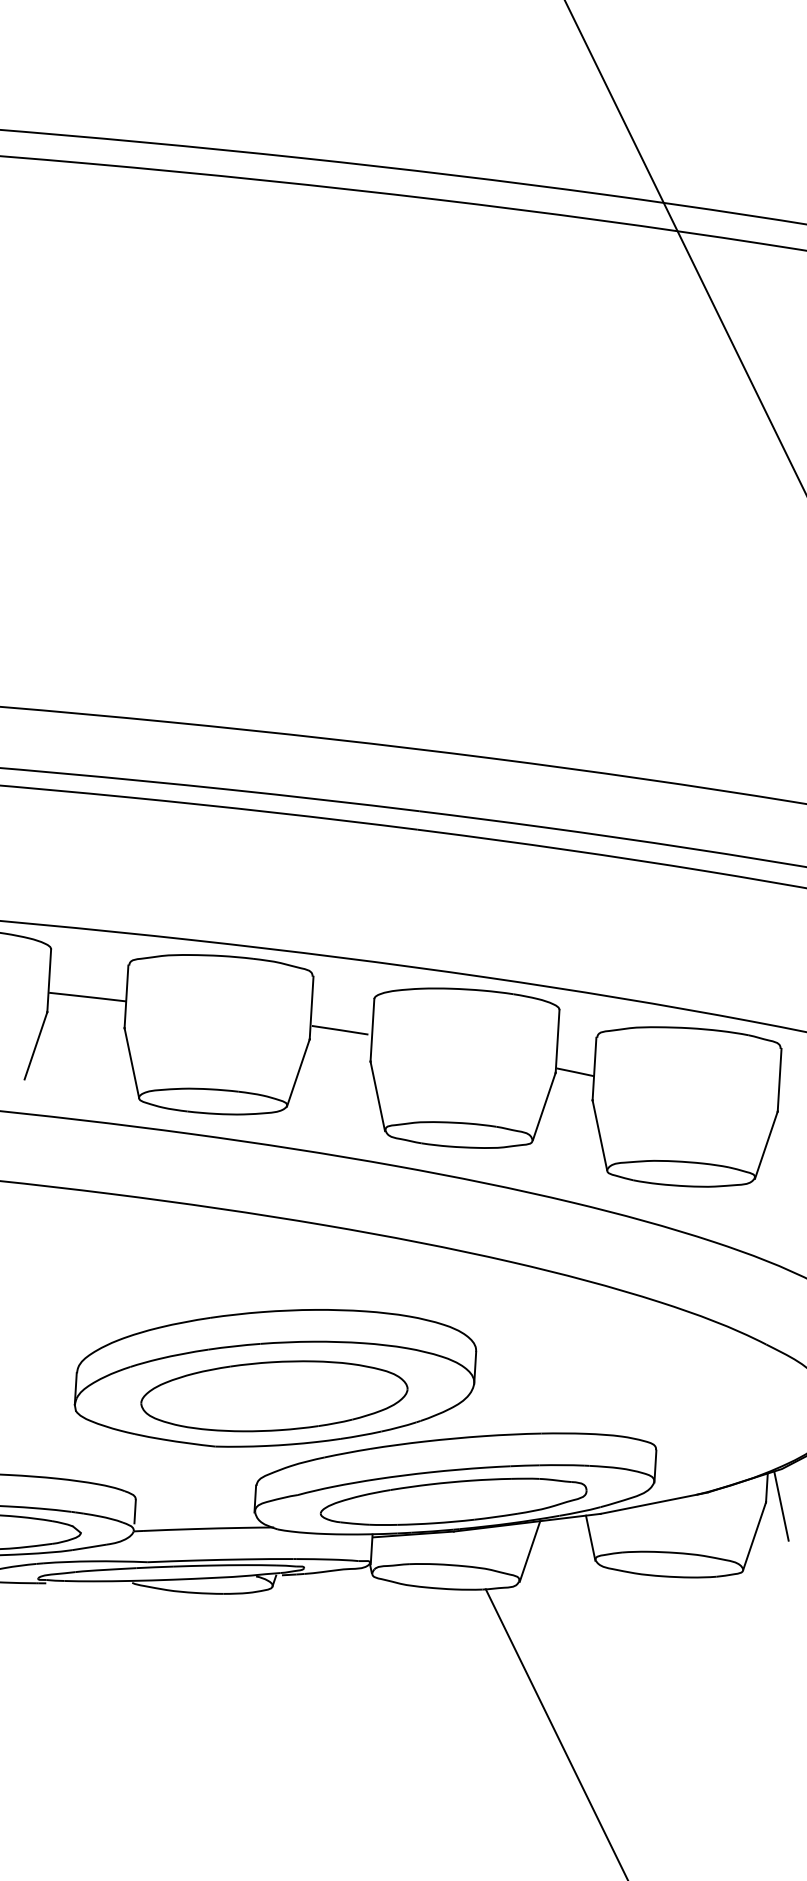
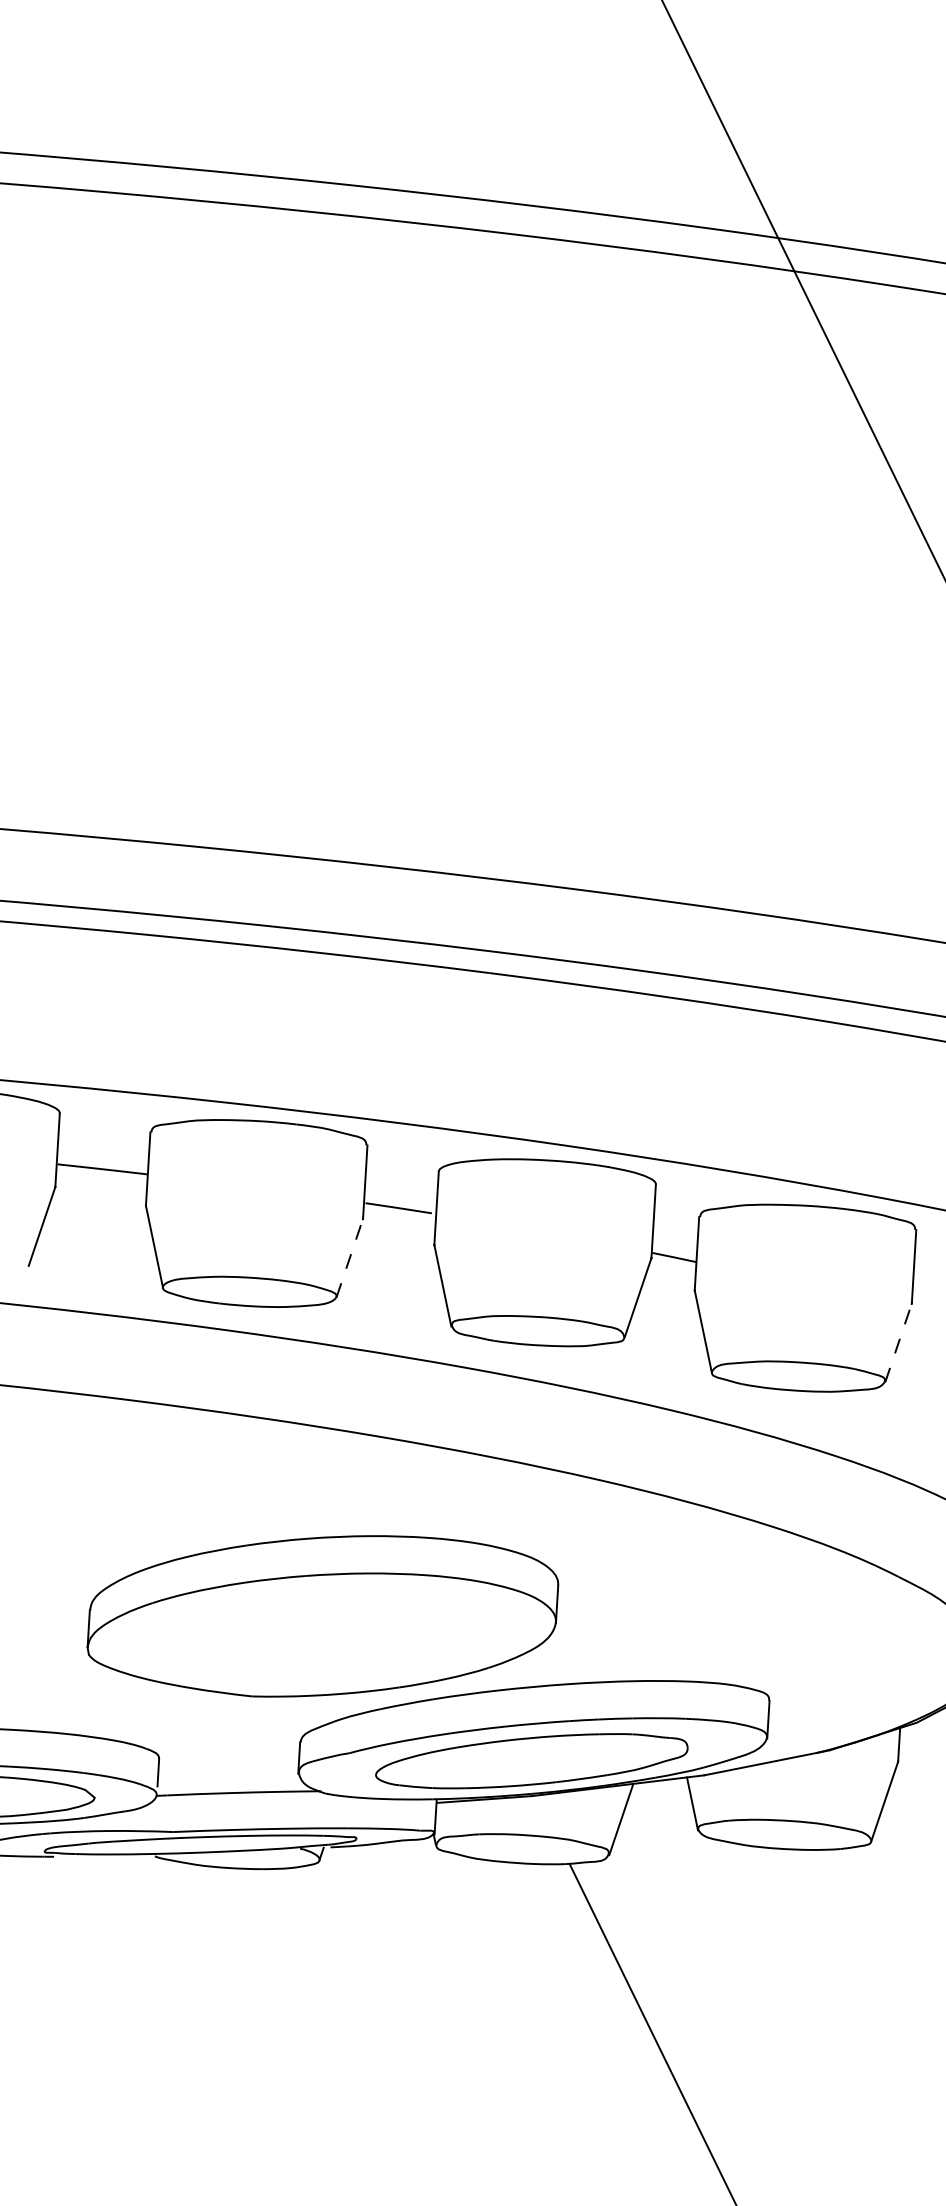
line: (298, 1073) -> (349, 1258), solid -> dashed
line: (766, 1144) -> (898, 1342), solid -> dashed
part: (274, 1396) -> (321, 1637), removed
line: (780, 1505) -> (915, 1765), removed

